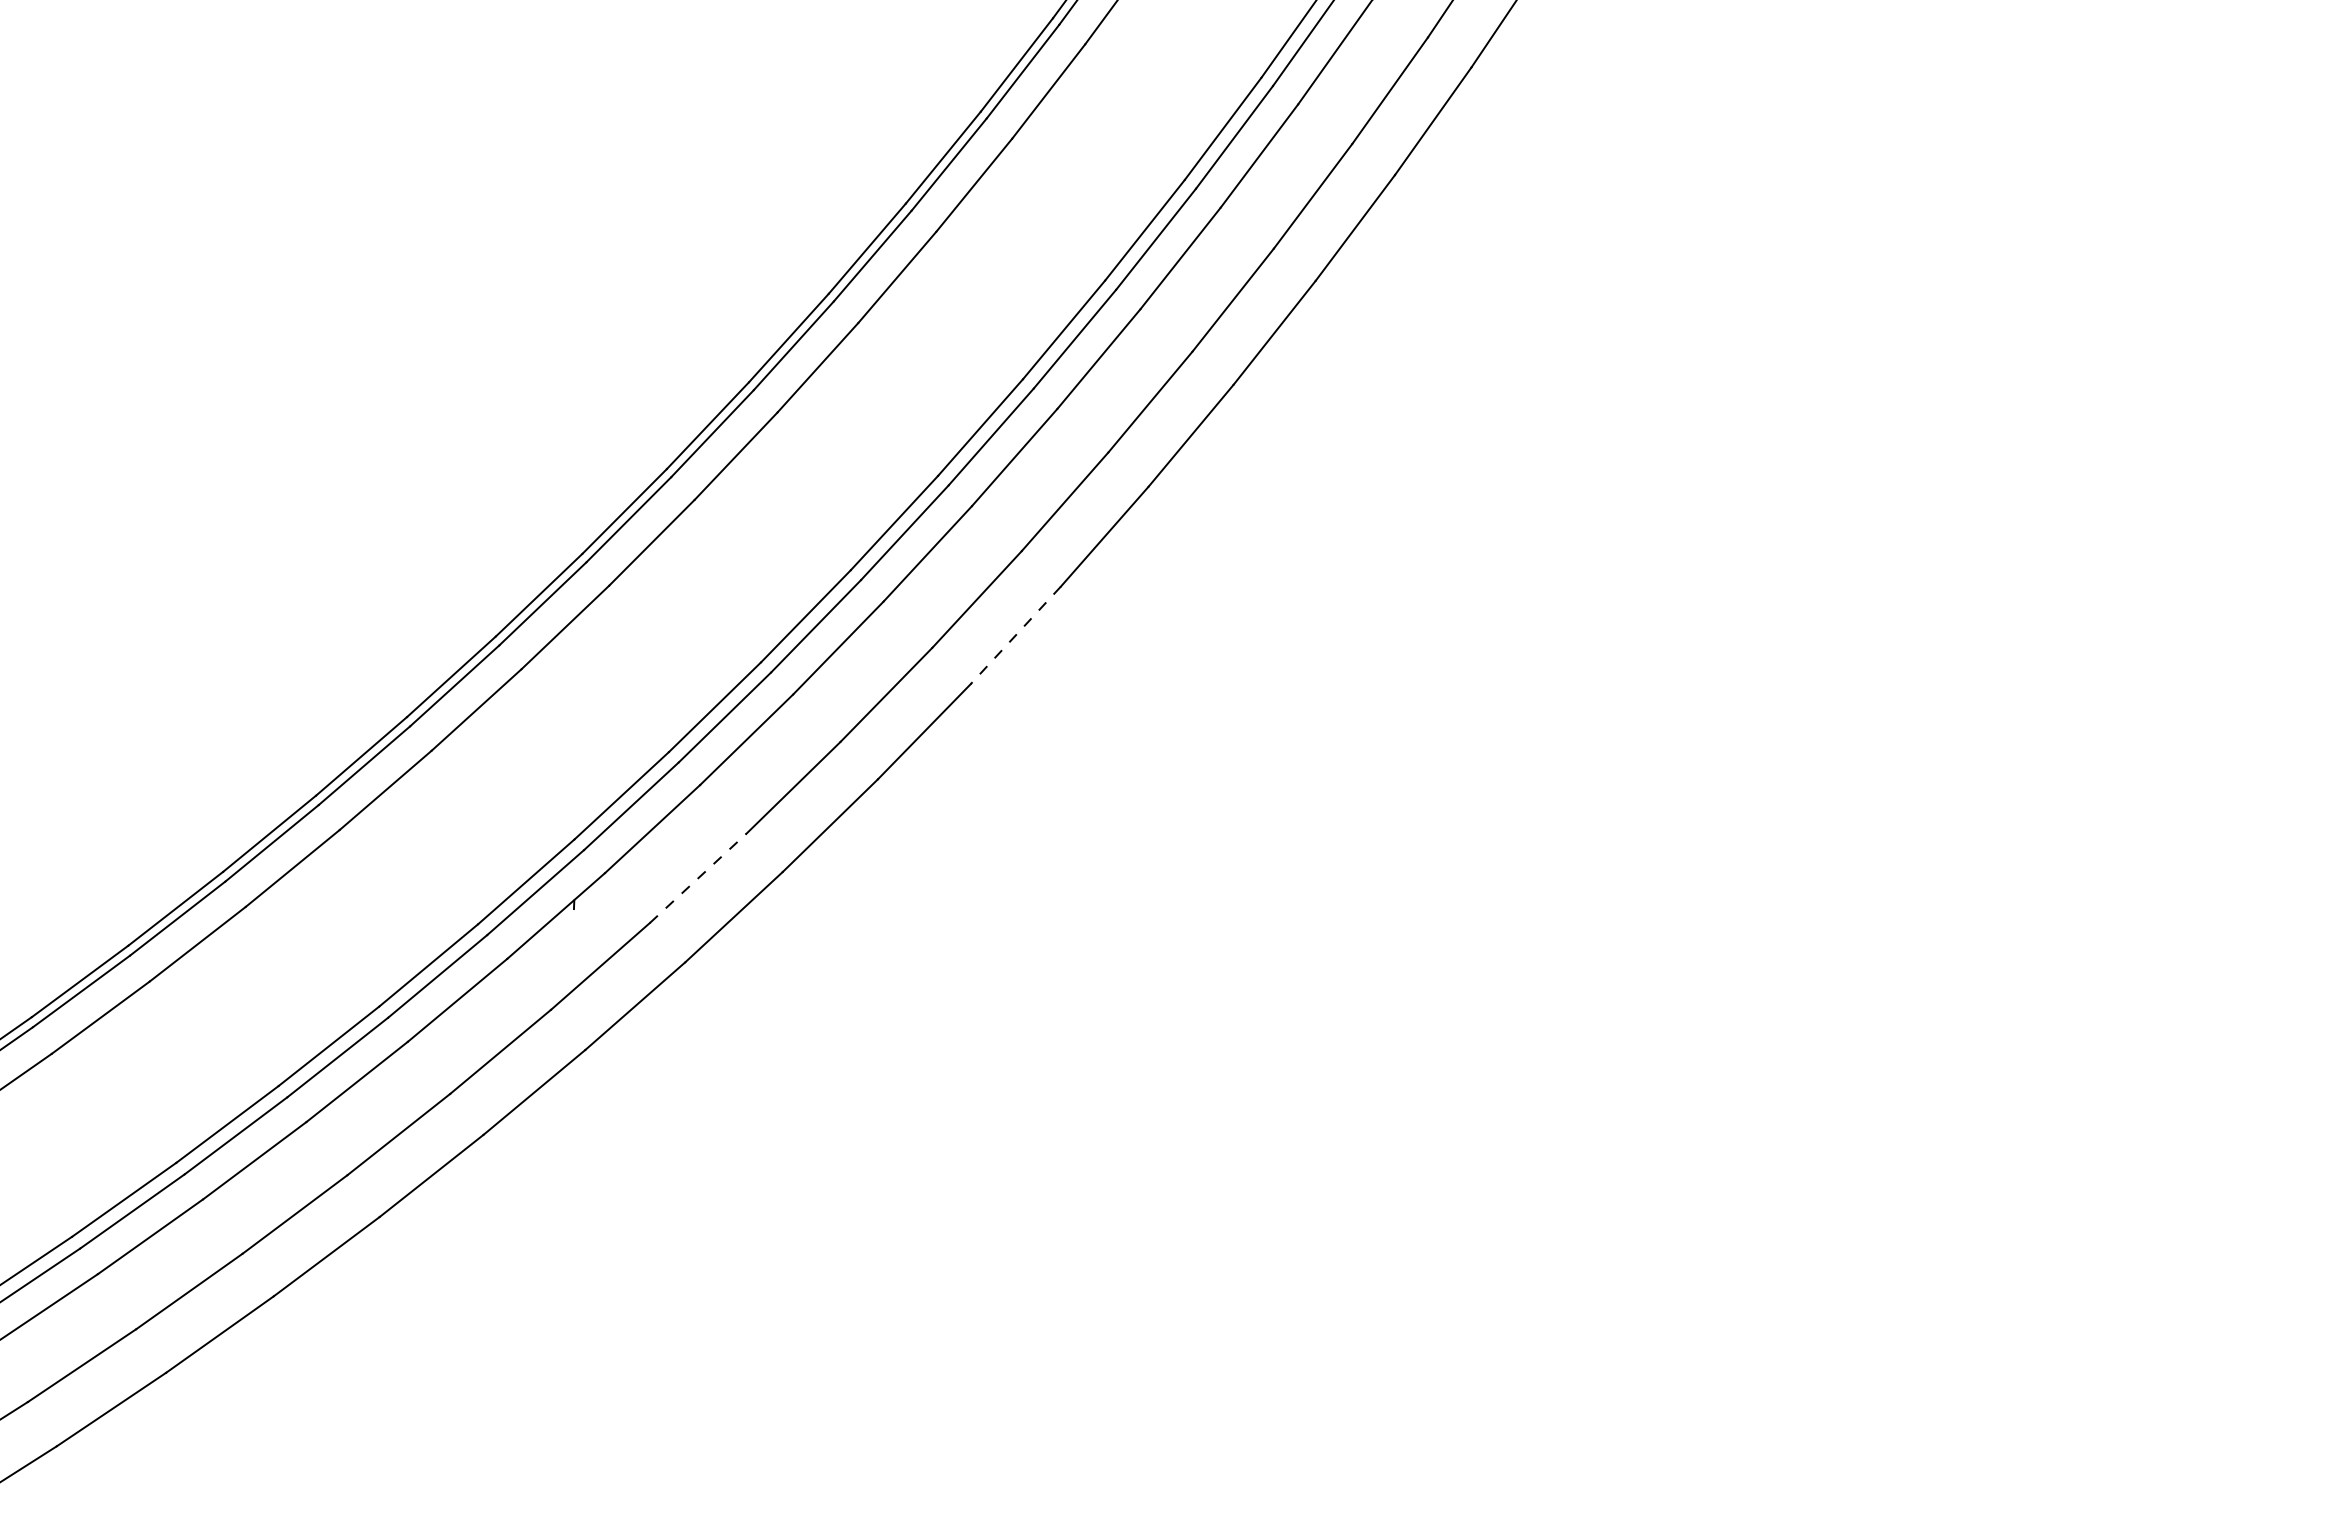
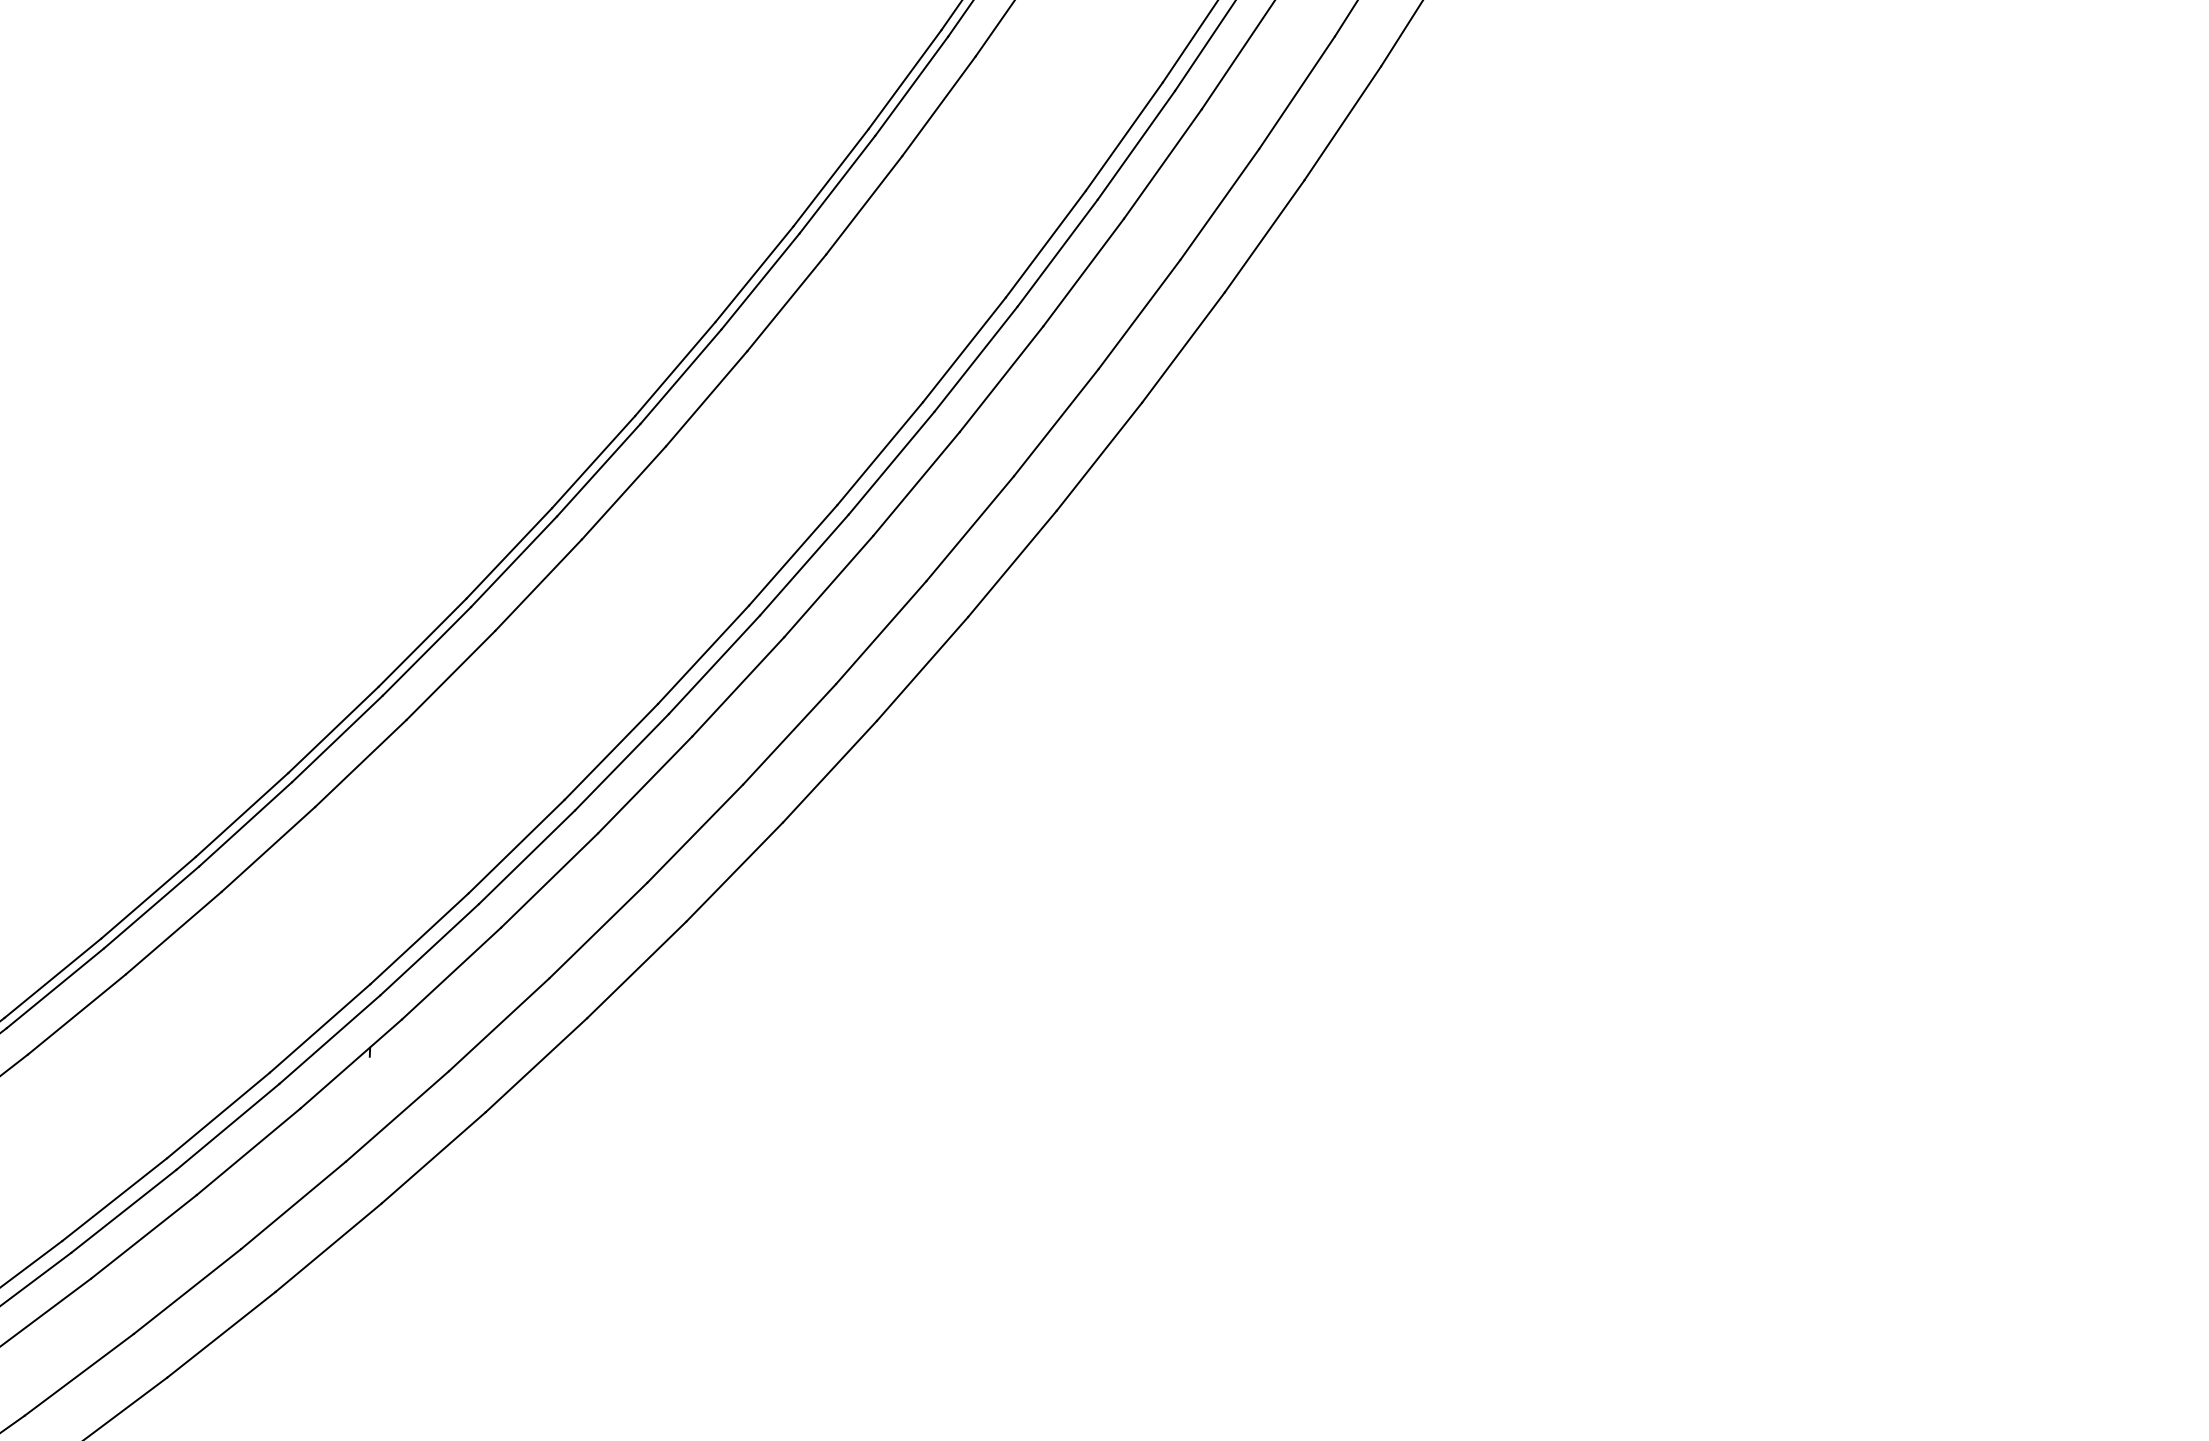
line: (1015, 635) -> (829, 771), dashed -> solid
line: (698, 878) -> (499, 1024), dashed -> solid

